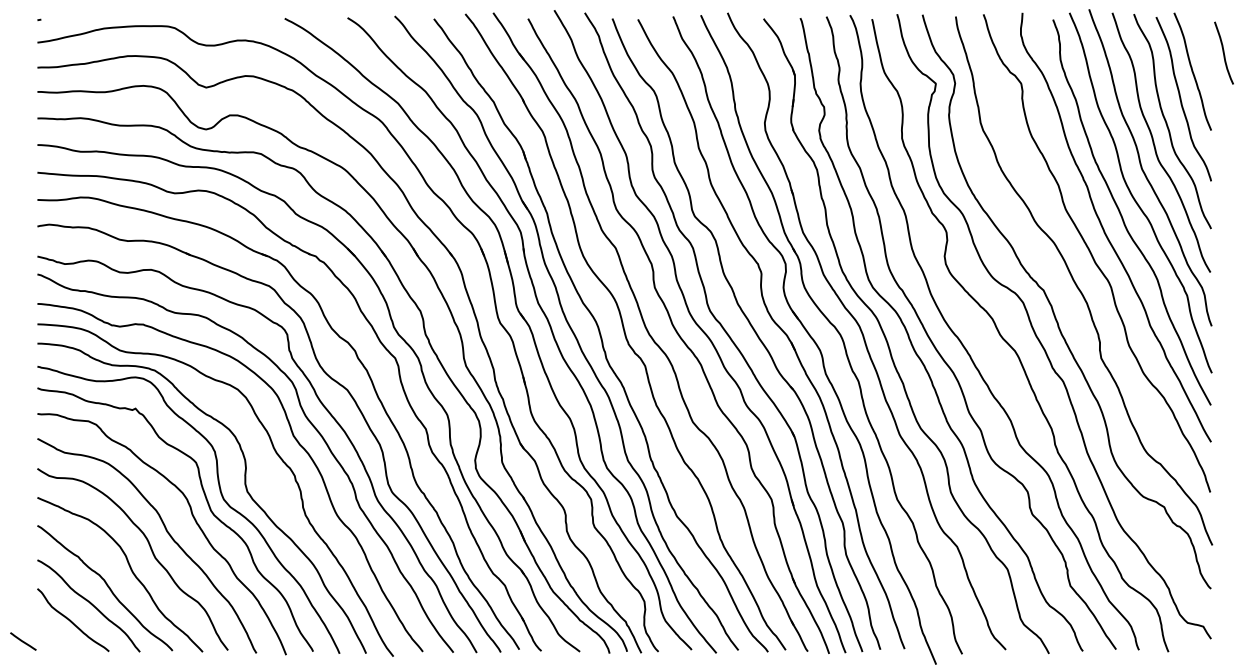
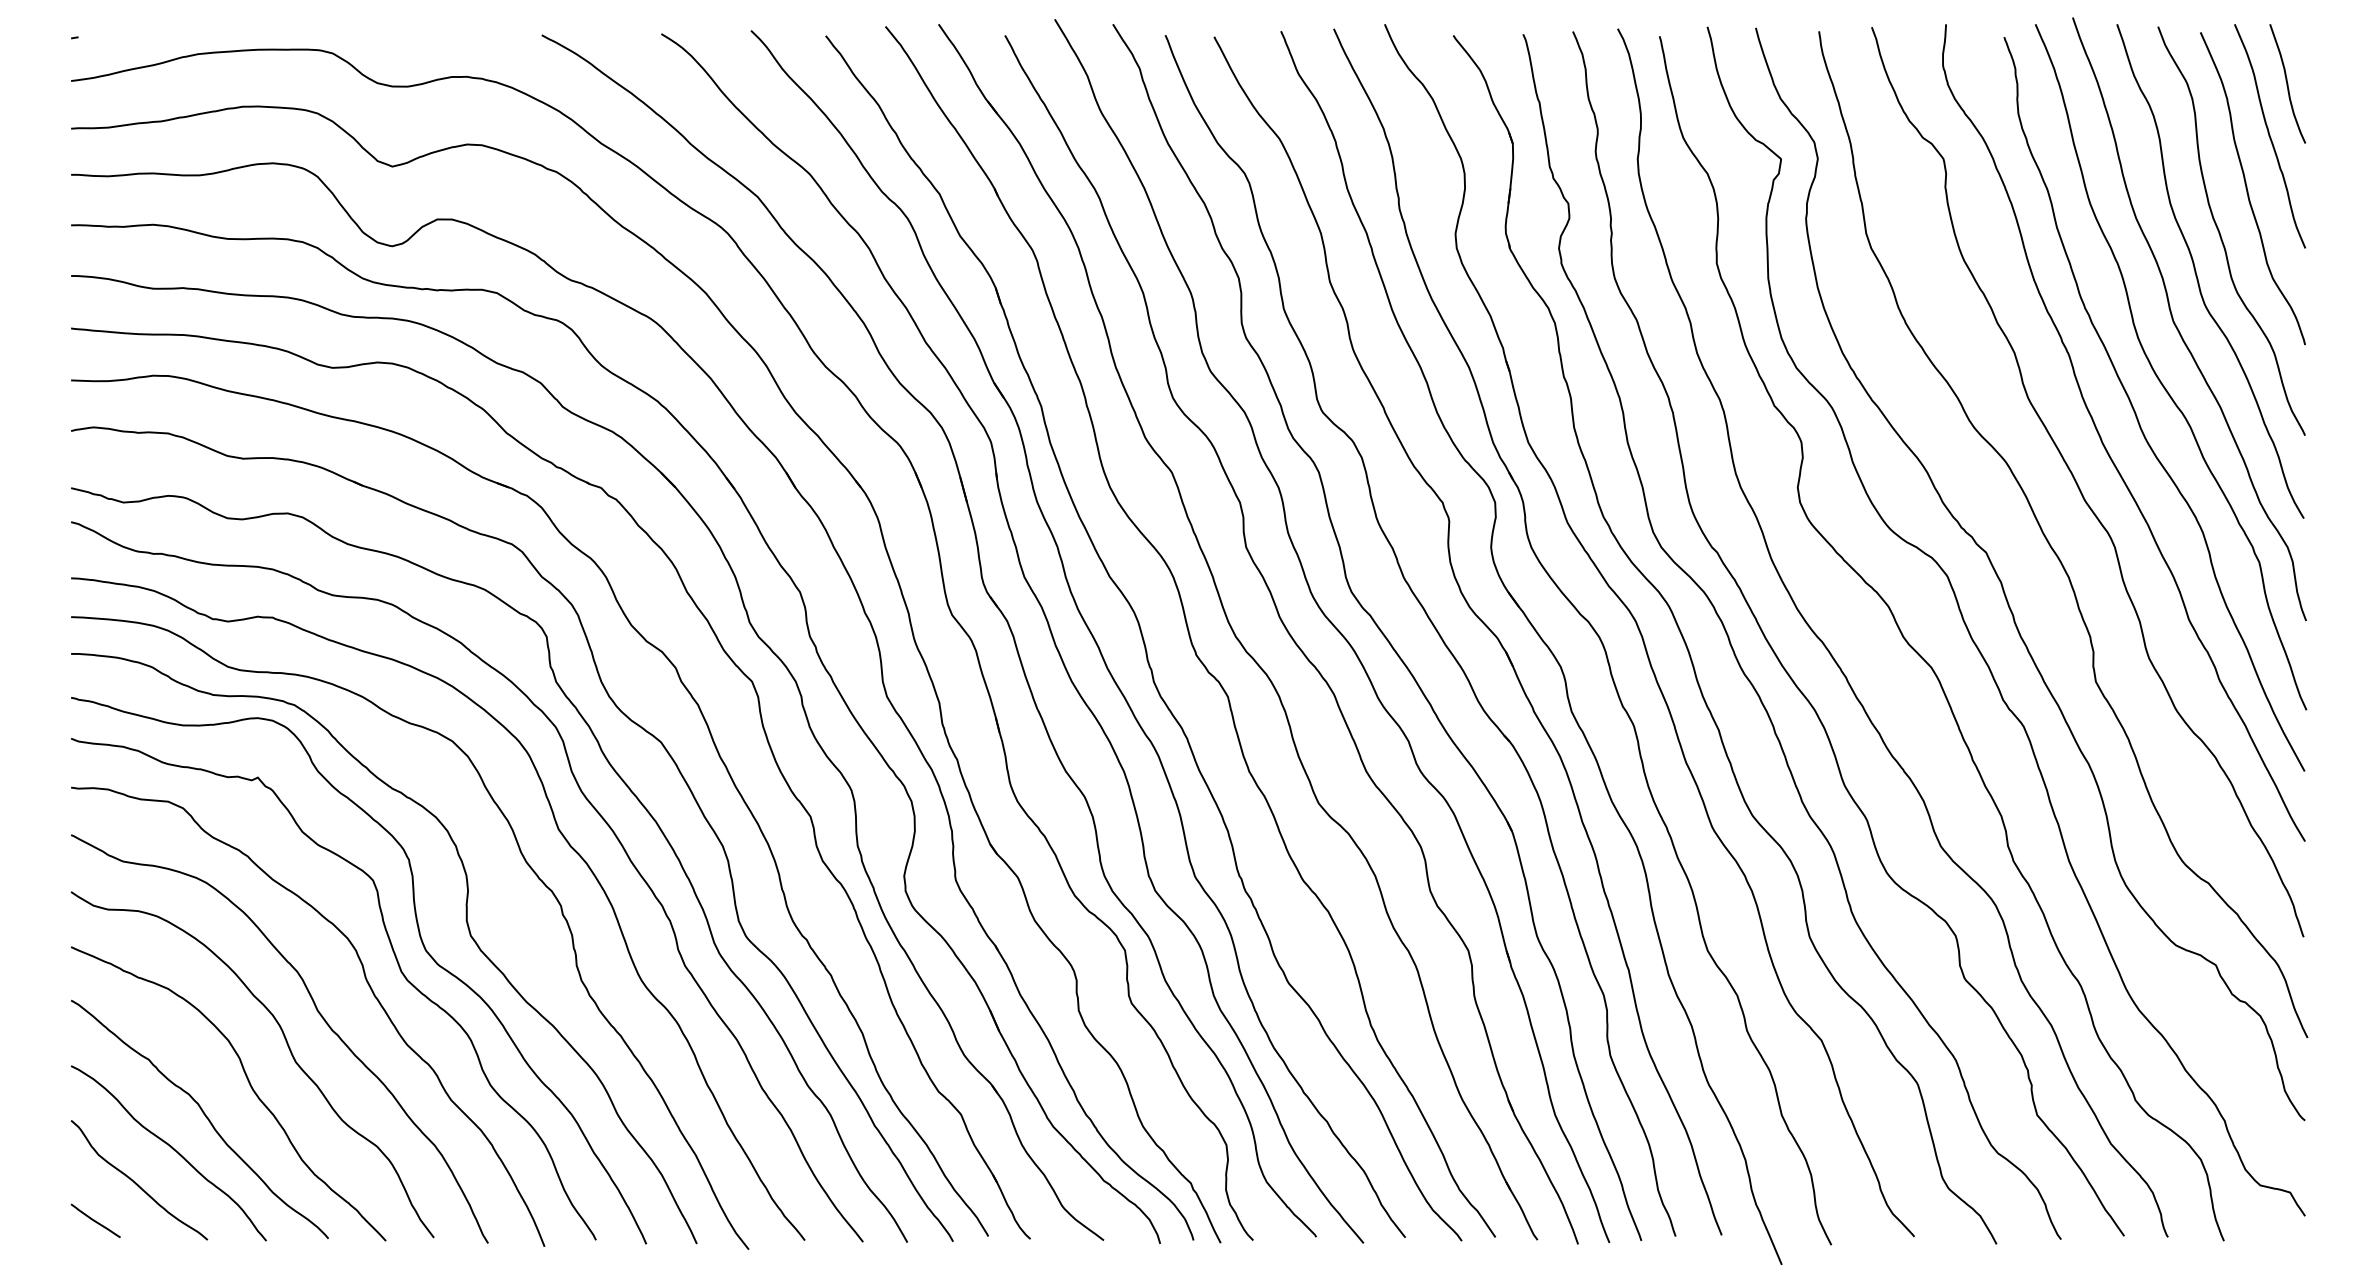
curve: (1223, 52) -> (2286, 82), moved
line: (23, 641) -> (95, 1220), moved

